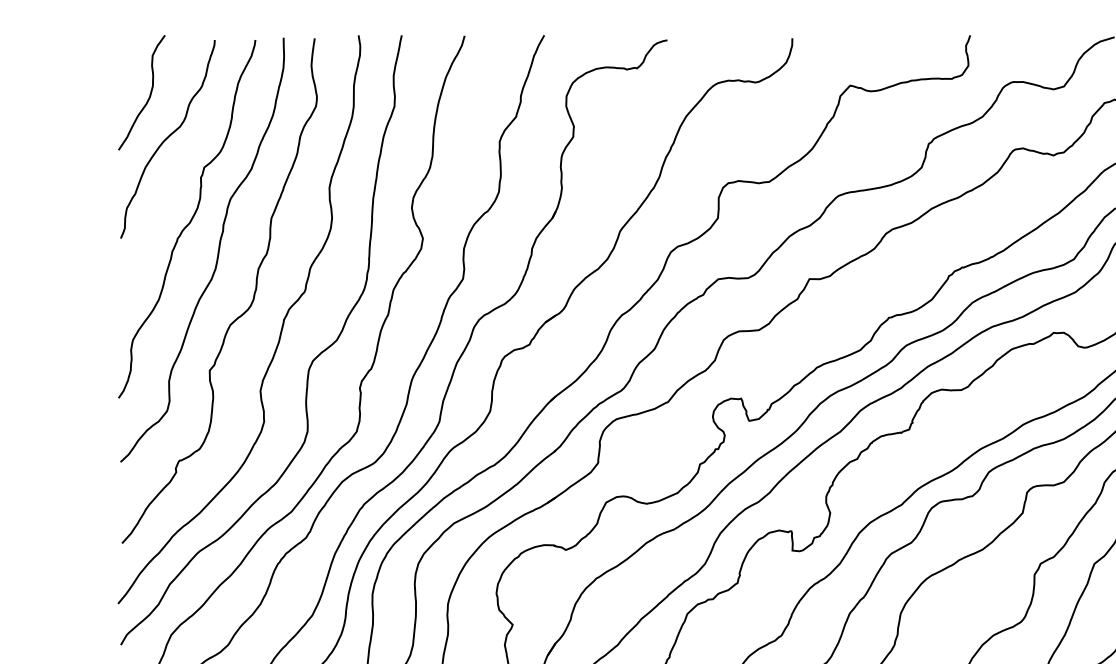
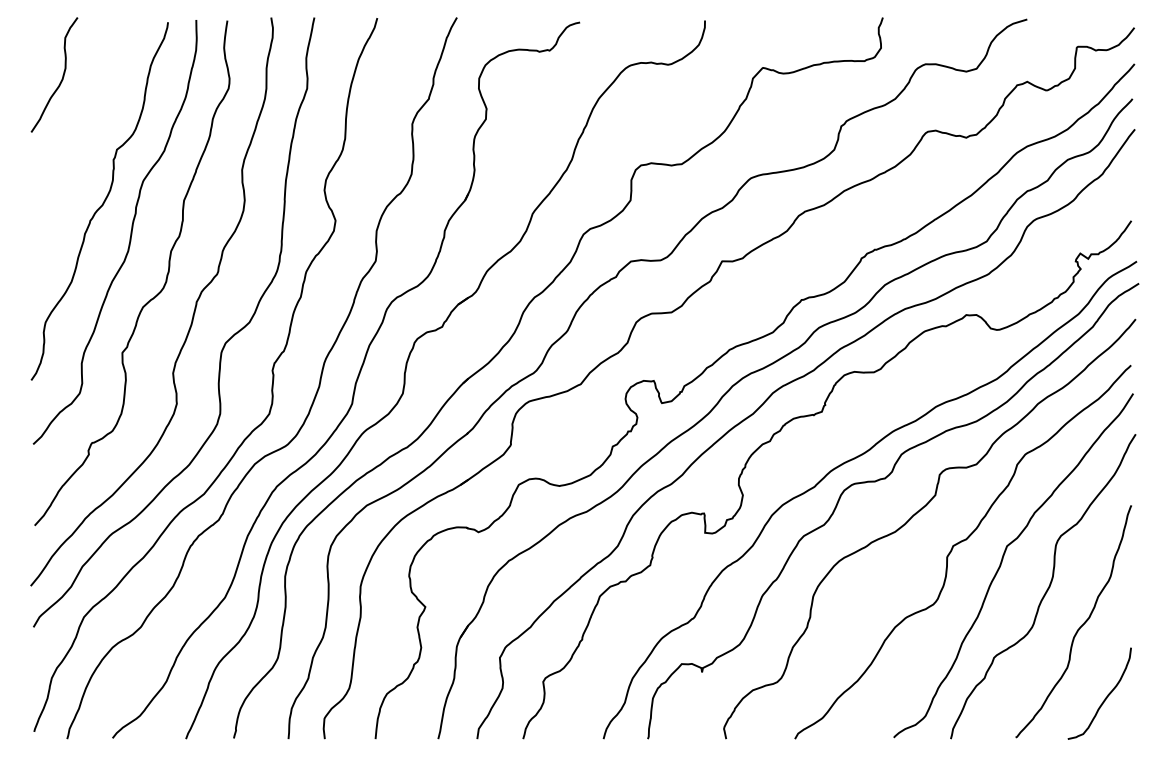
curve: (167, 139) -> (80, 121), removed

